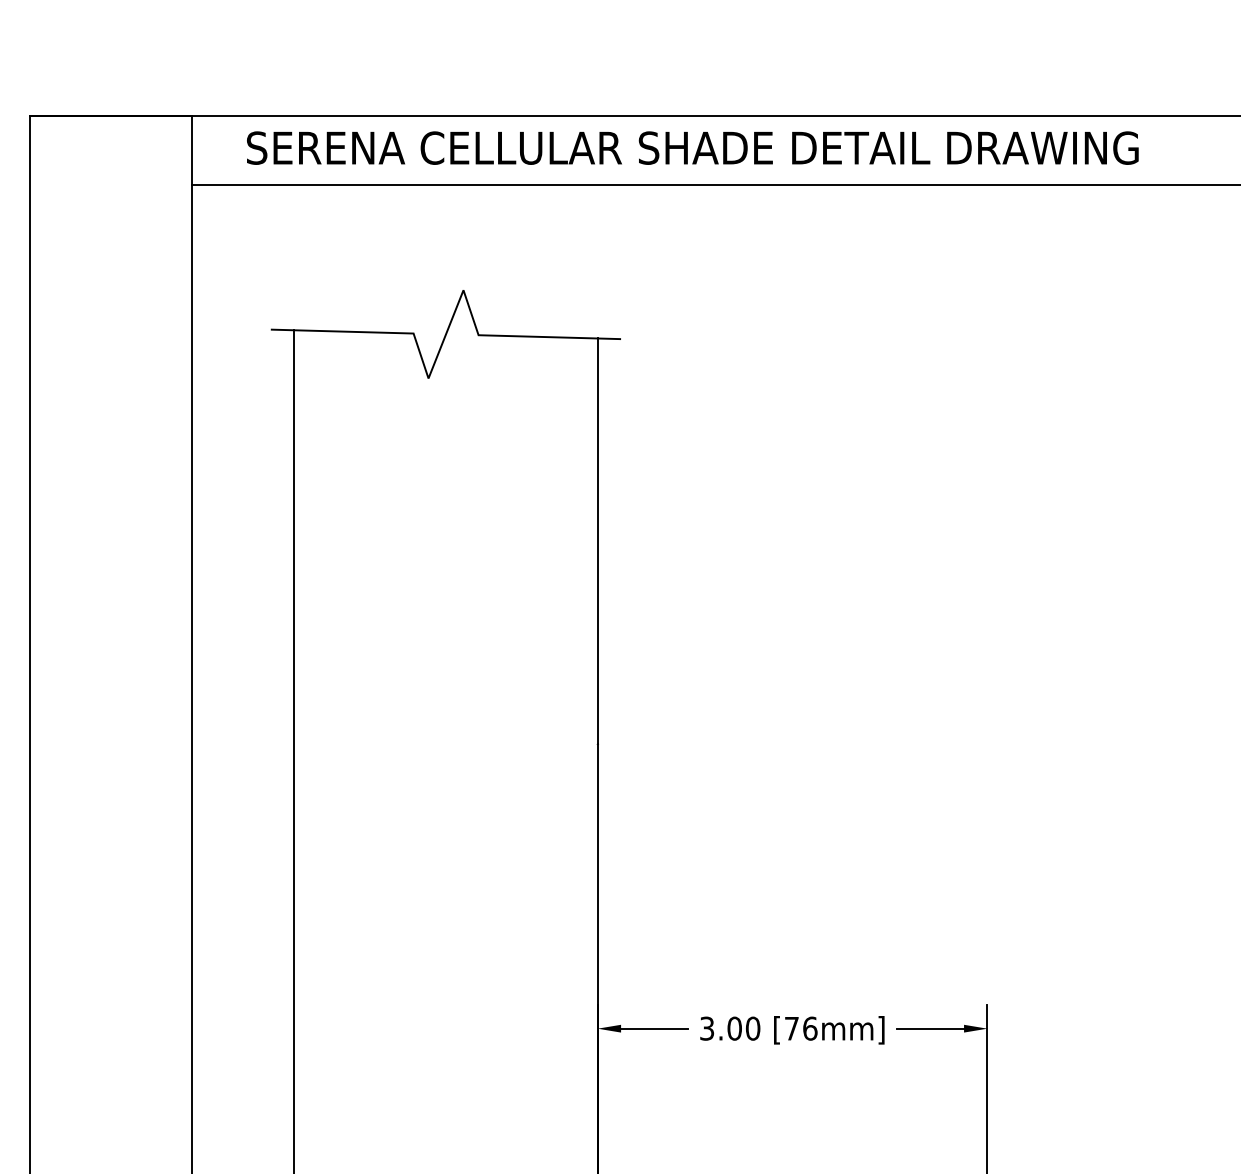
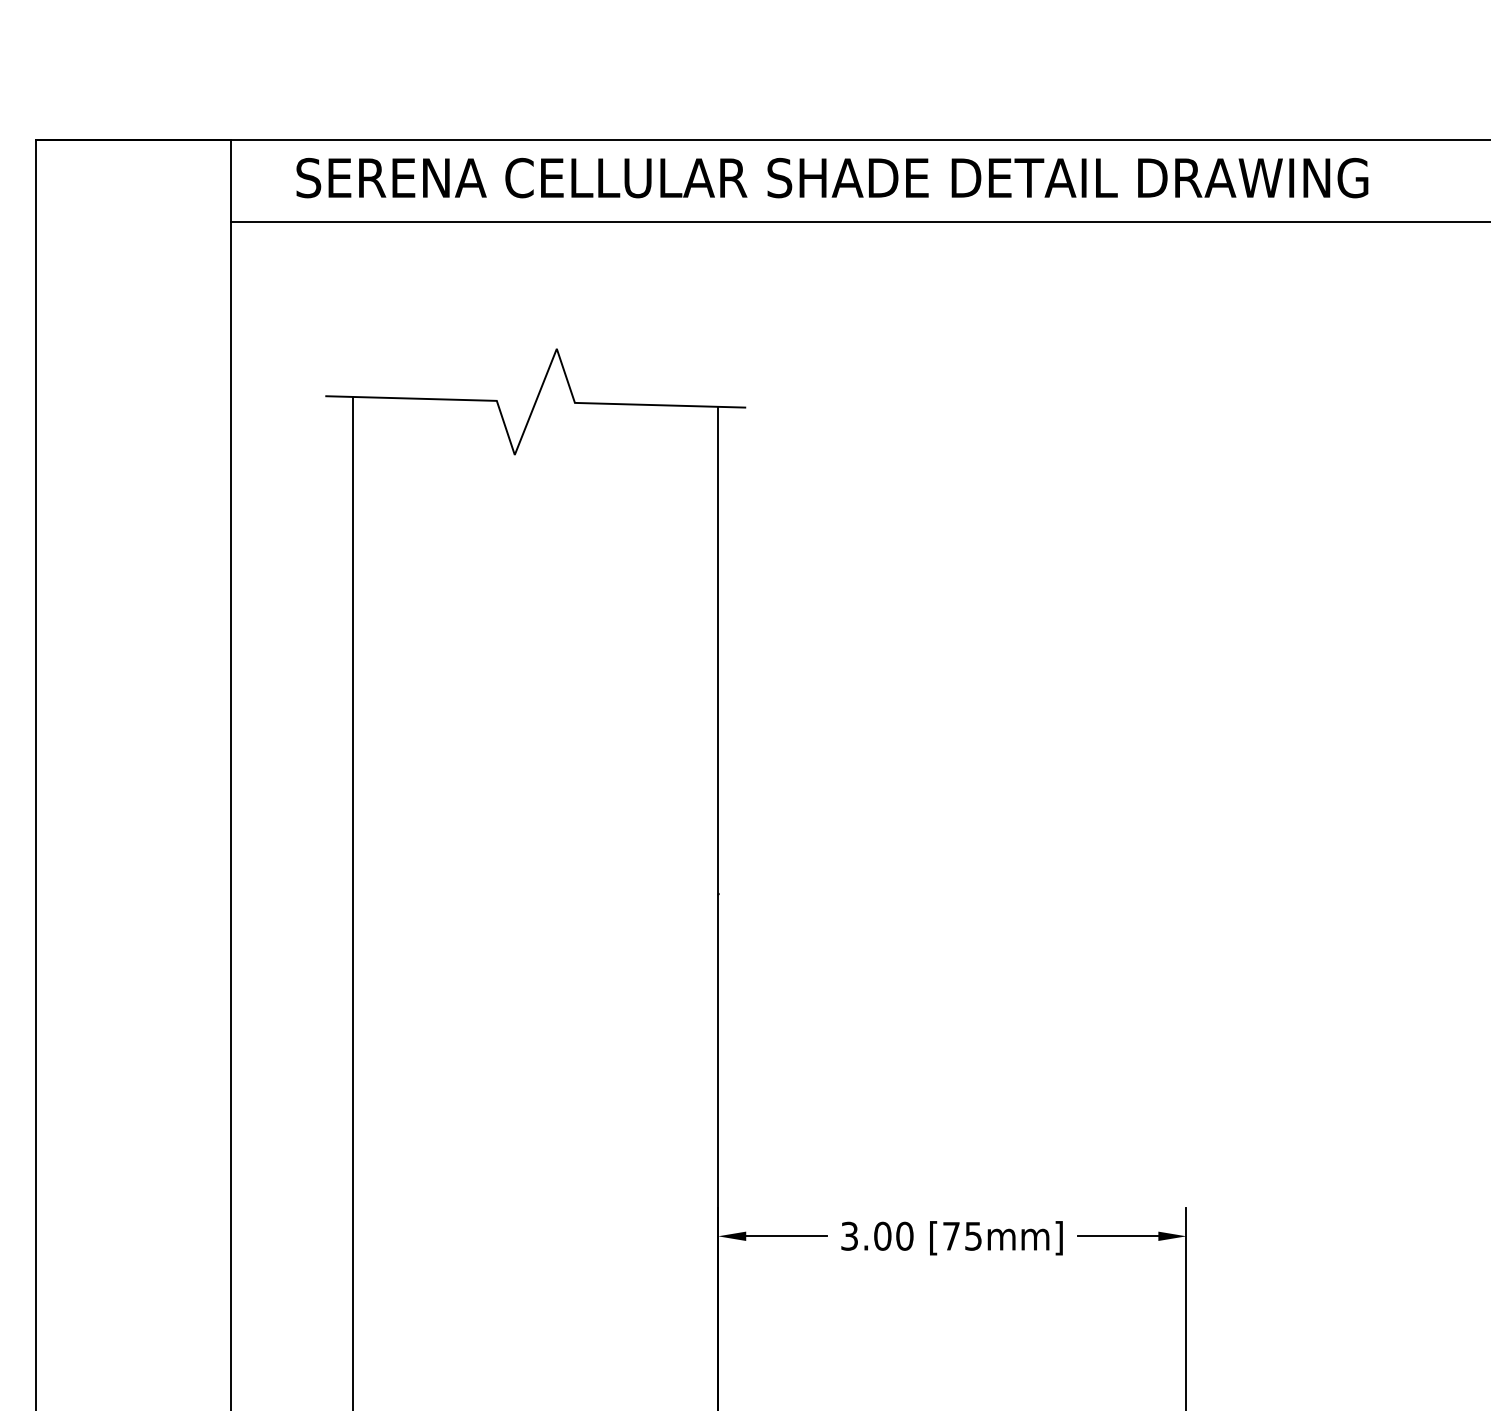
text: (810, 1028) -> (973, 1235), [76mm] -> [75mm]

